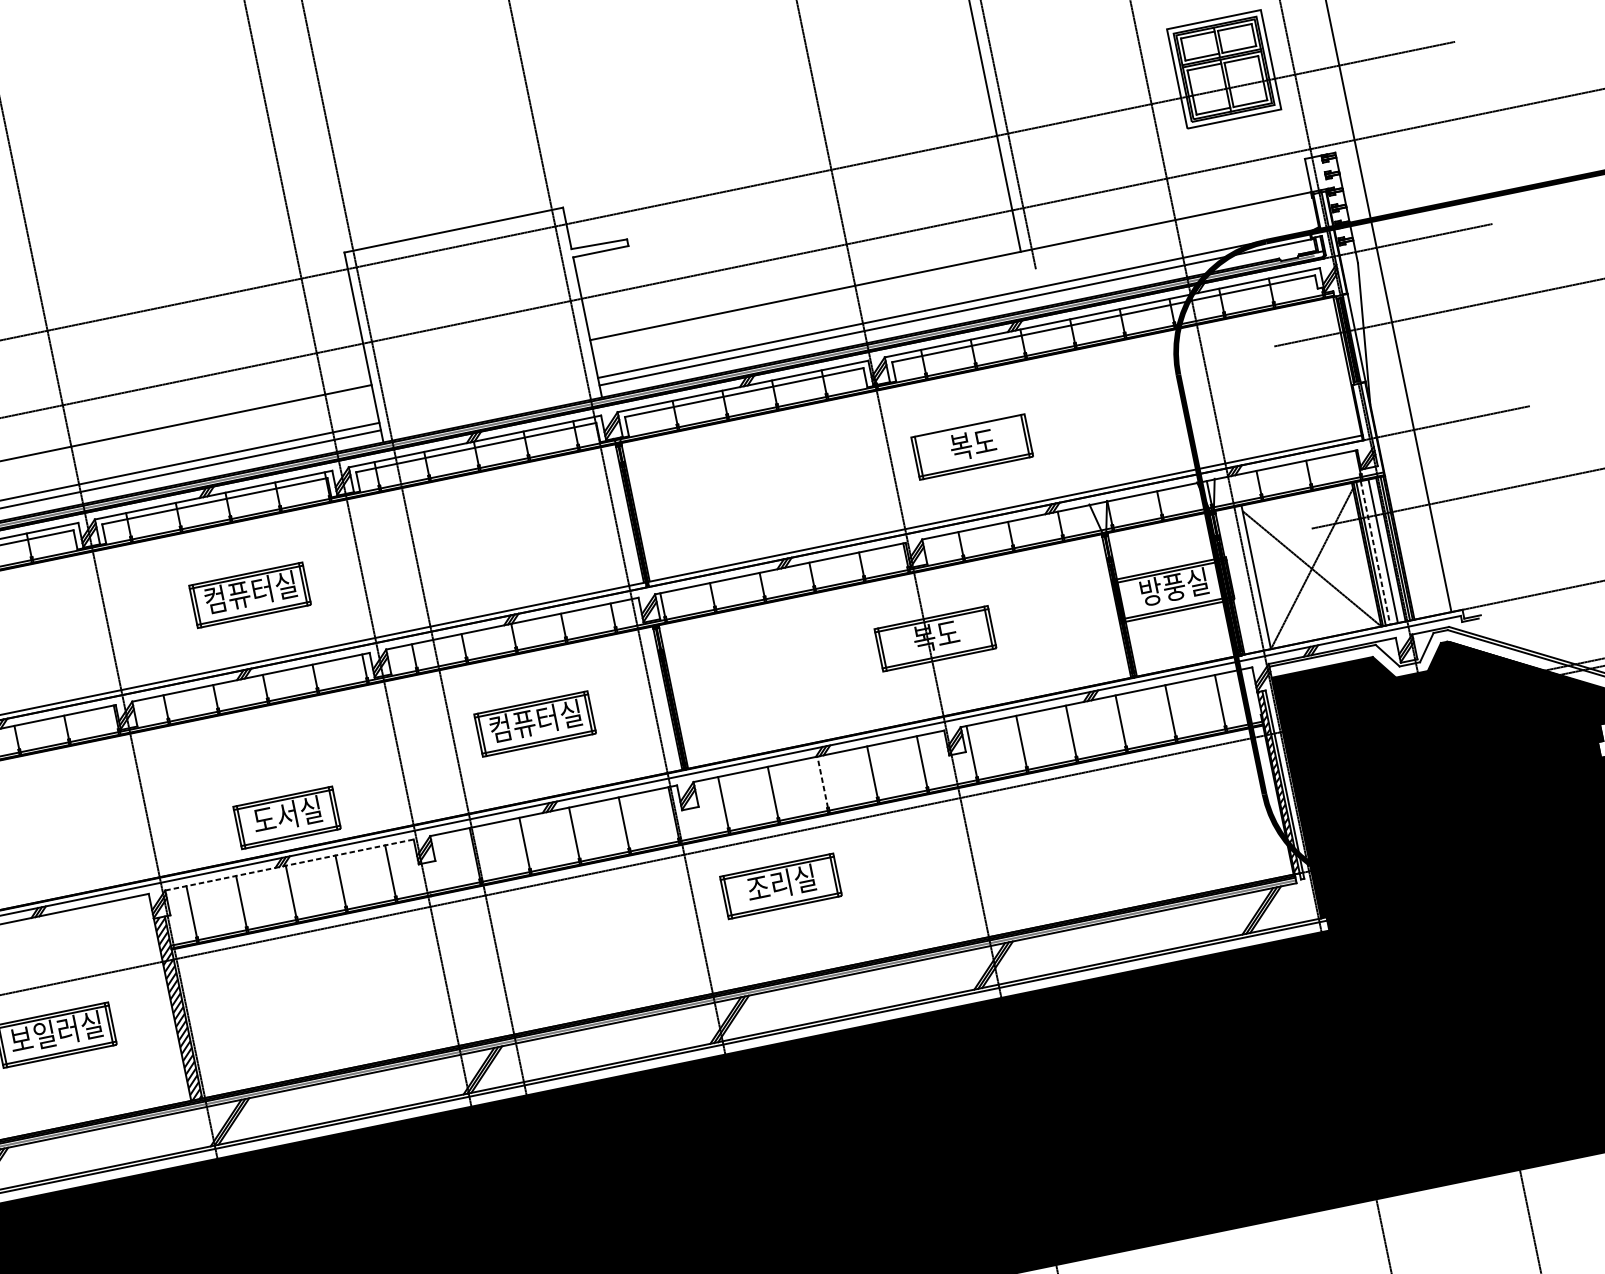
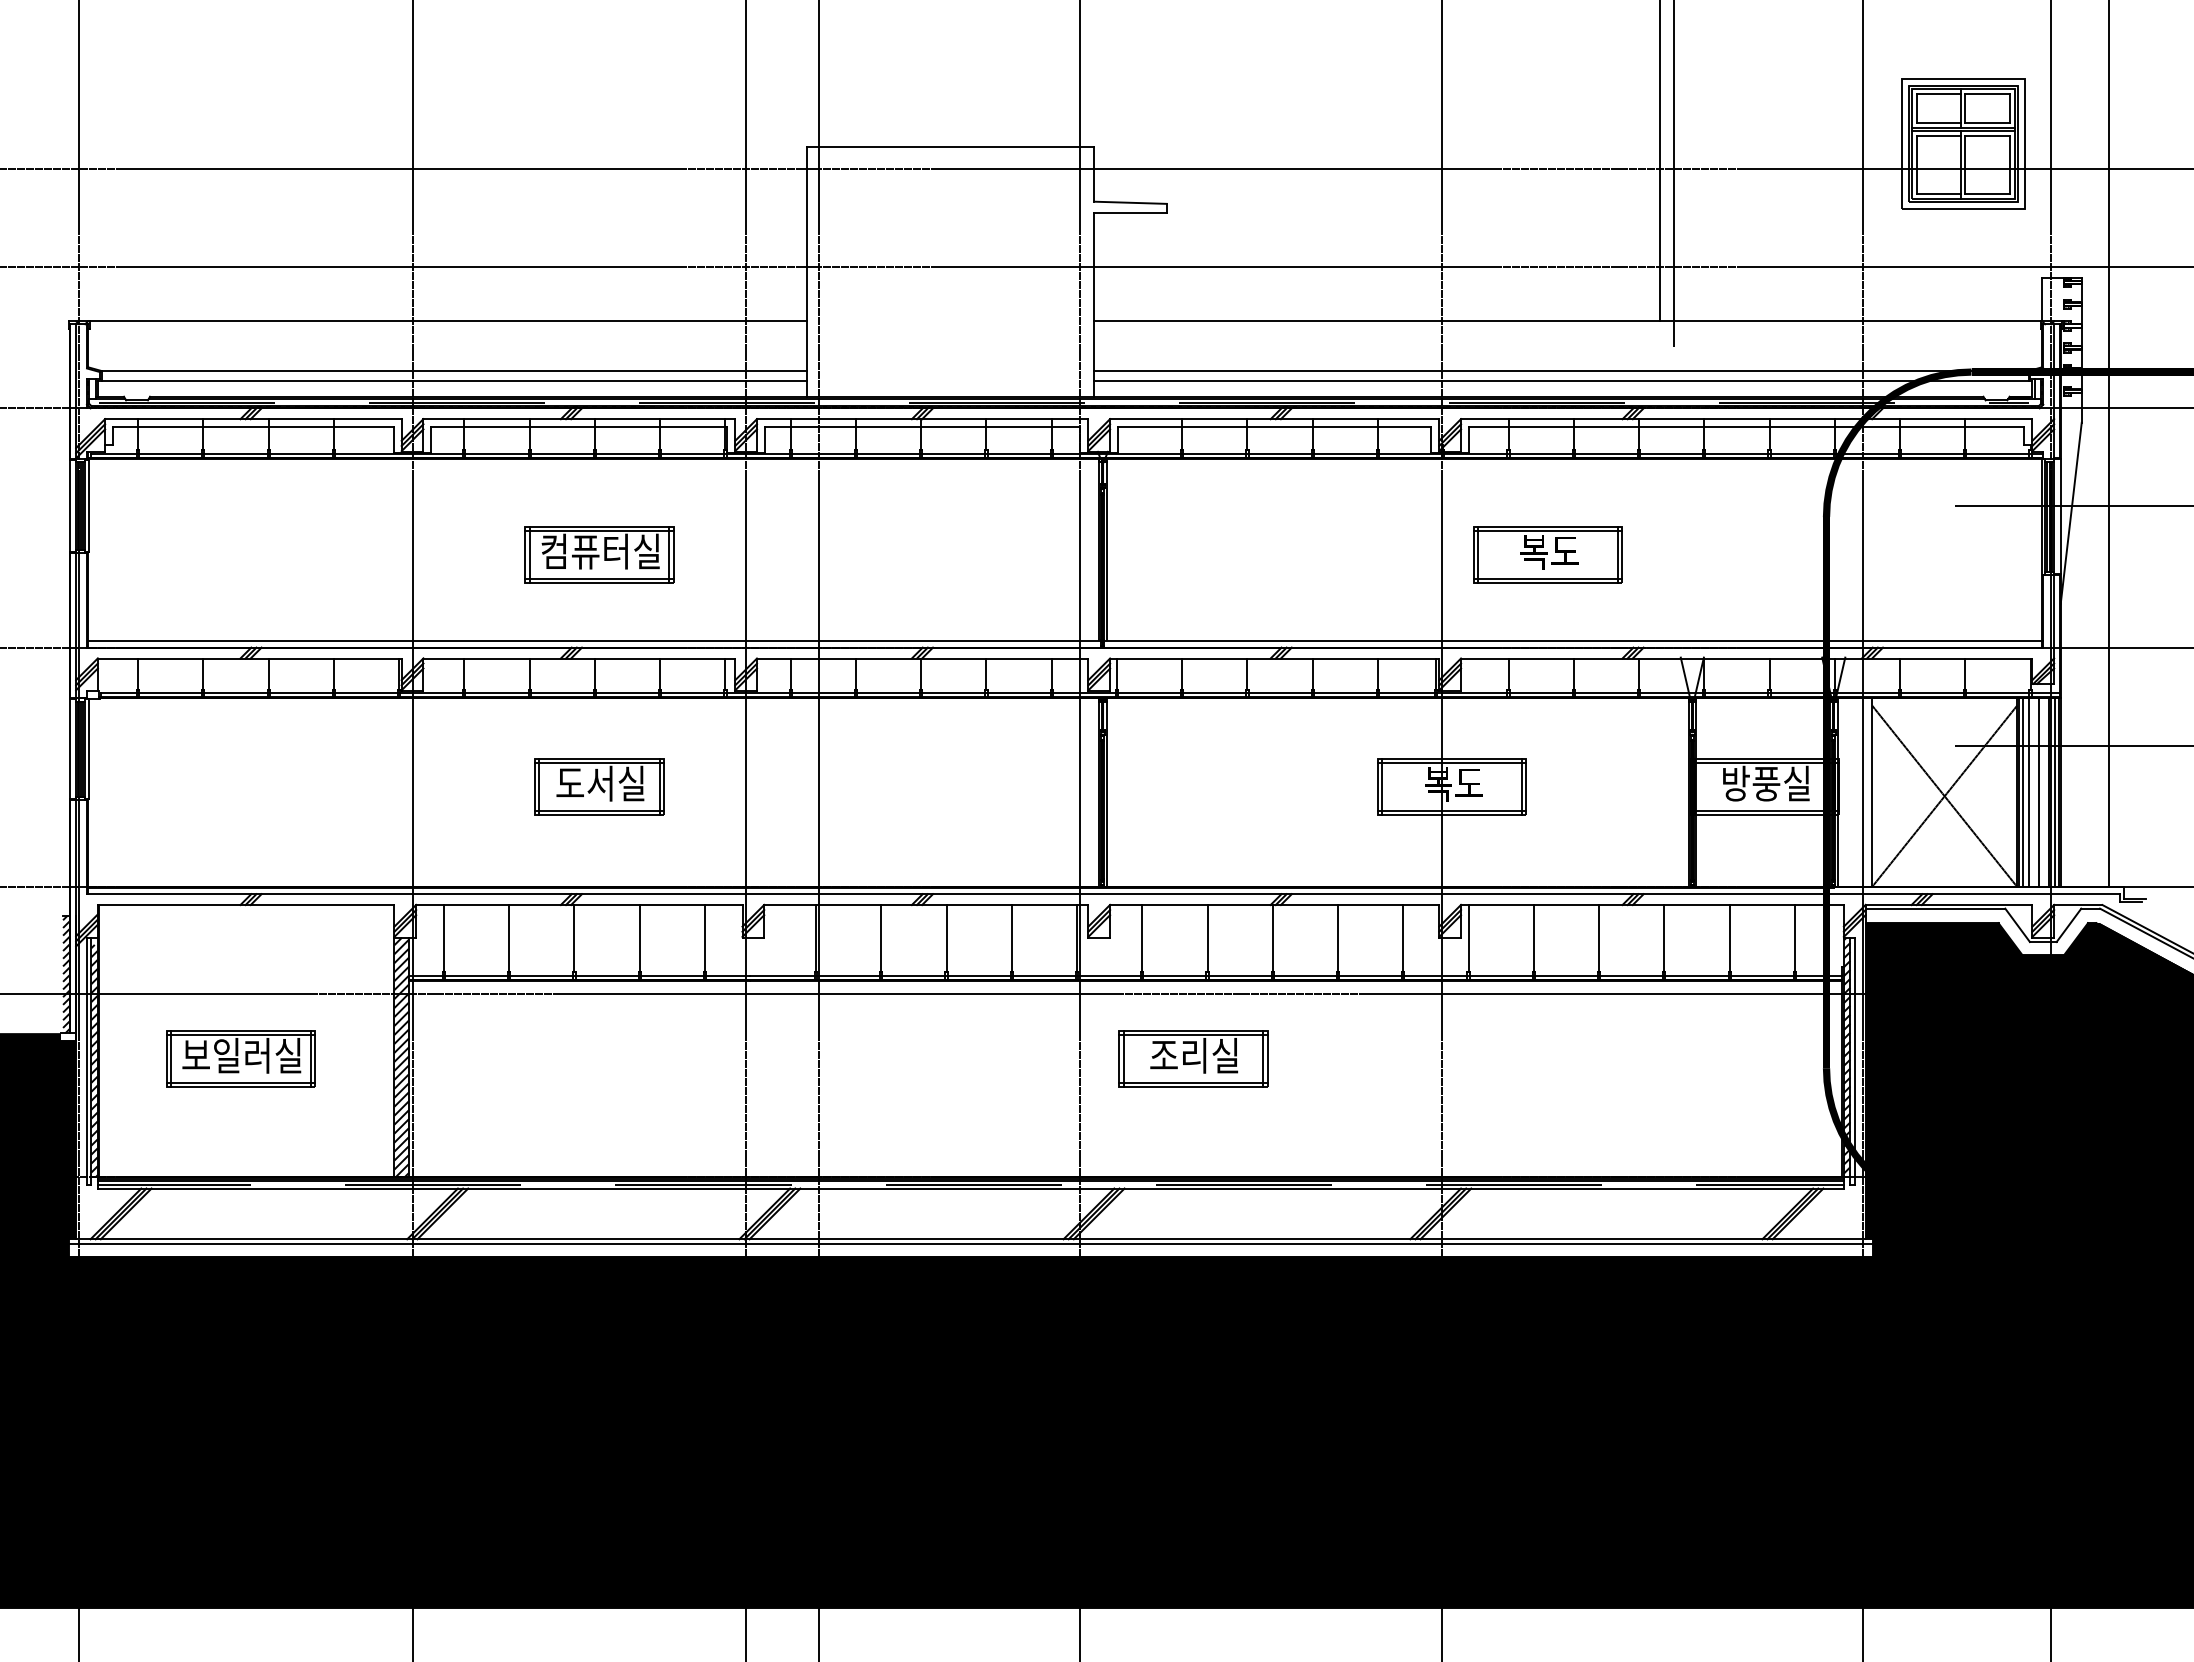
line: (968, 429) -> (1547, 531), added
line: (1375, 553) -> (2028, 793), dashed -> solid
part: (535, 723) -> (925, 790), removed
line: (822, 782) -> (1272, 938), dashed -> solid
part: (287, 817) -> (599, 786), moved
line: (289, 865) -> (579, 905), dashed -> solid

